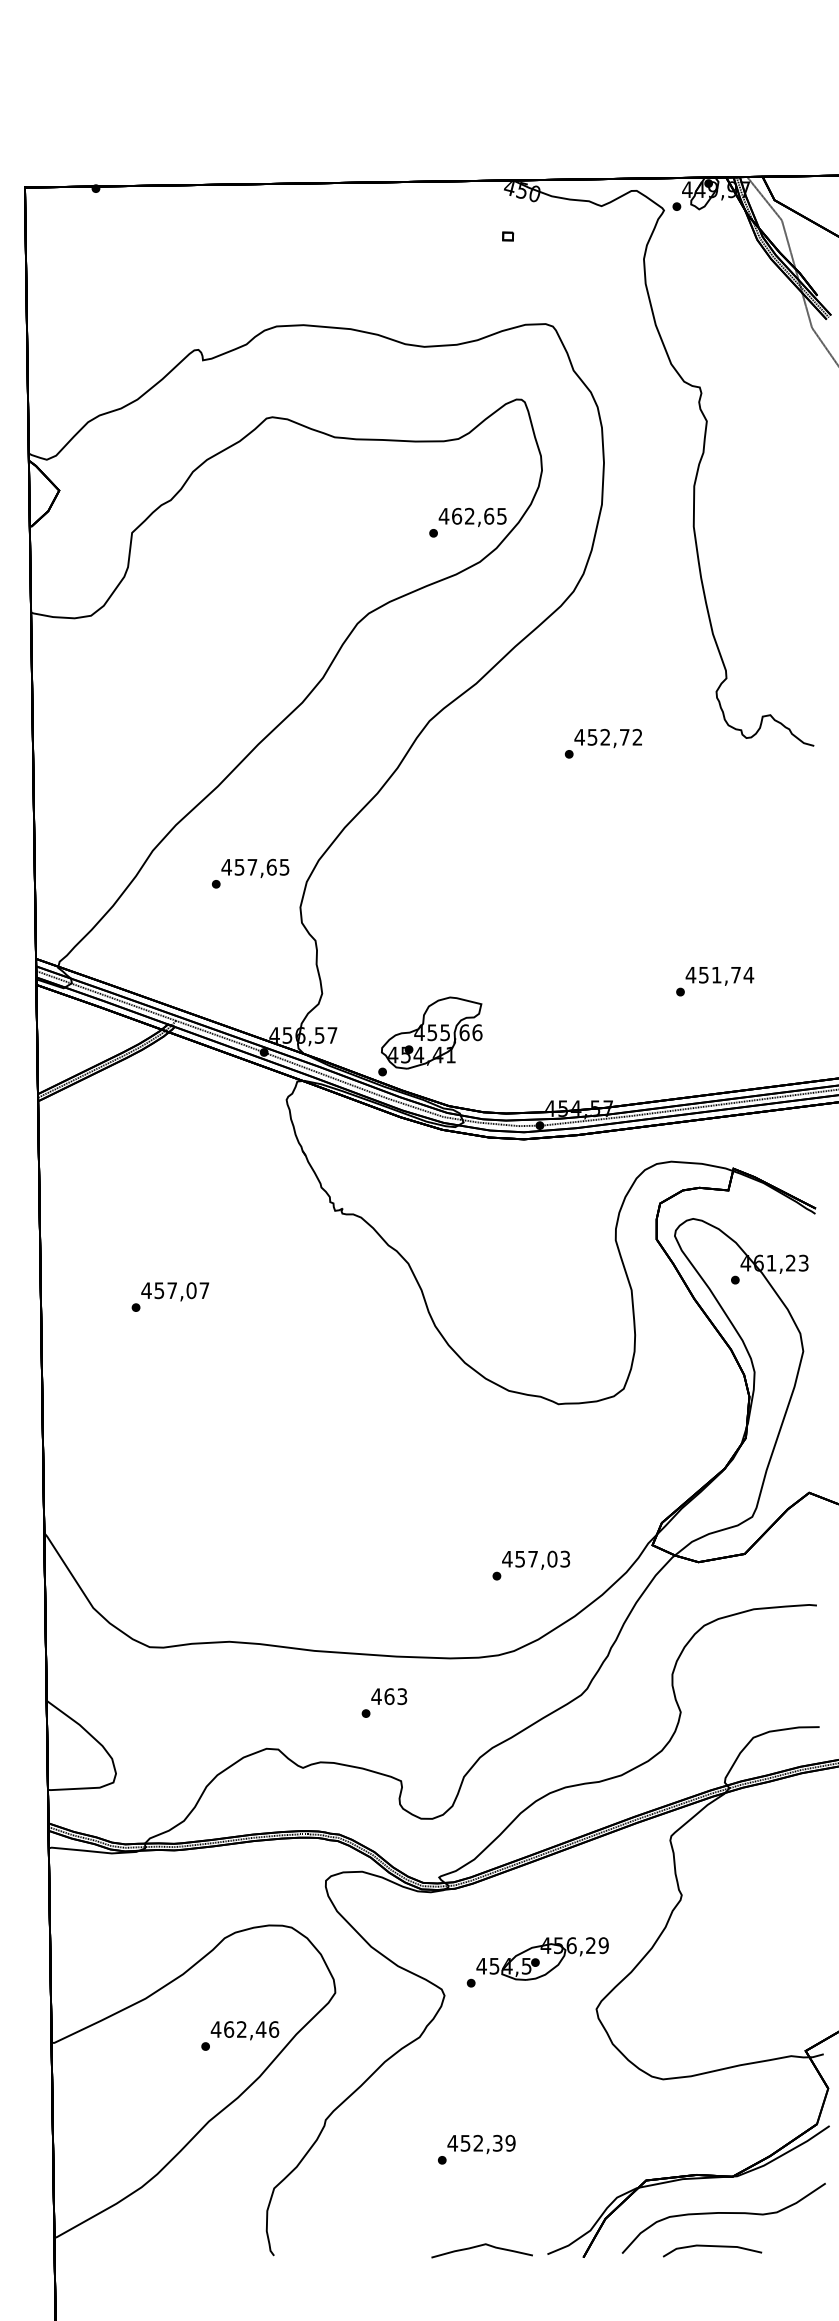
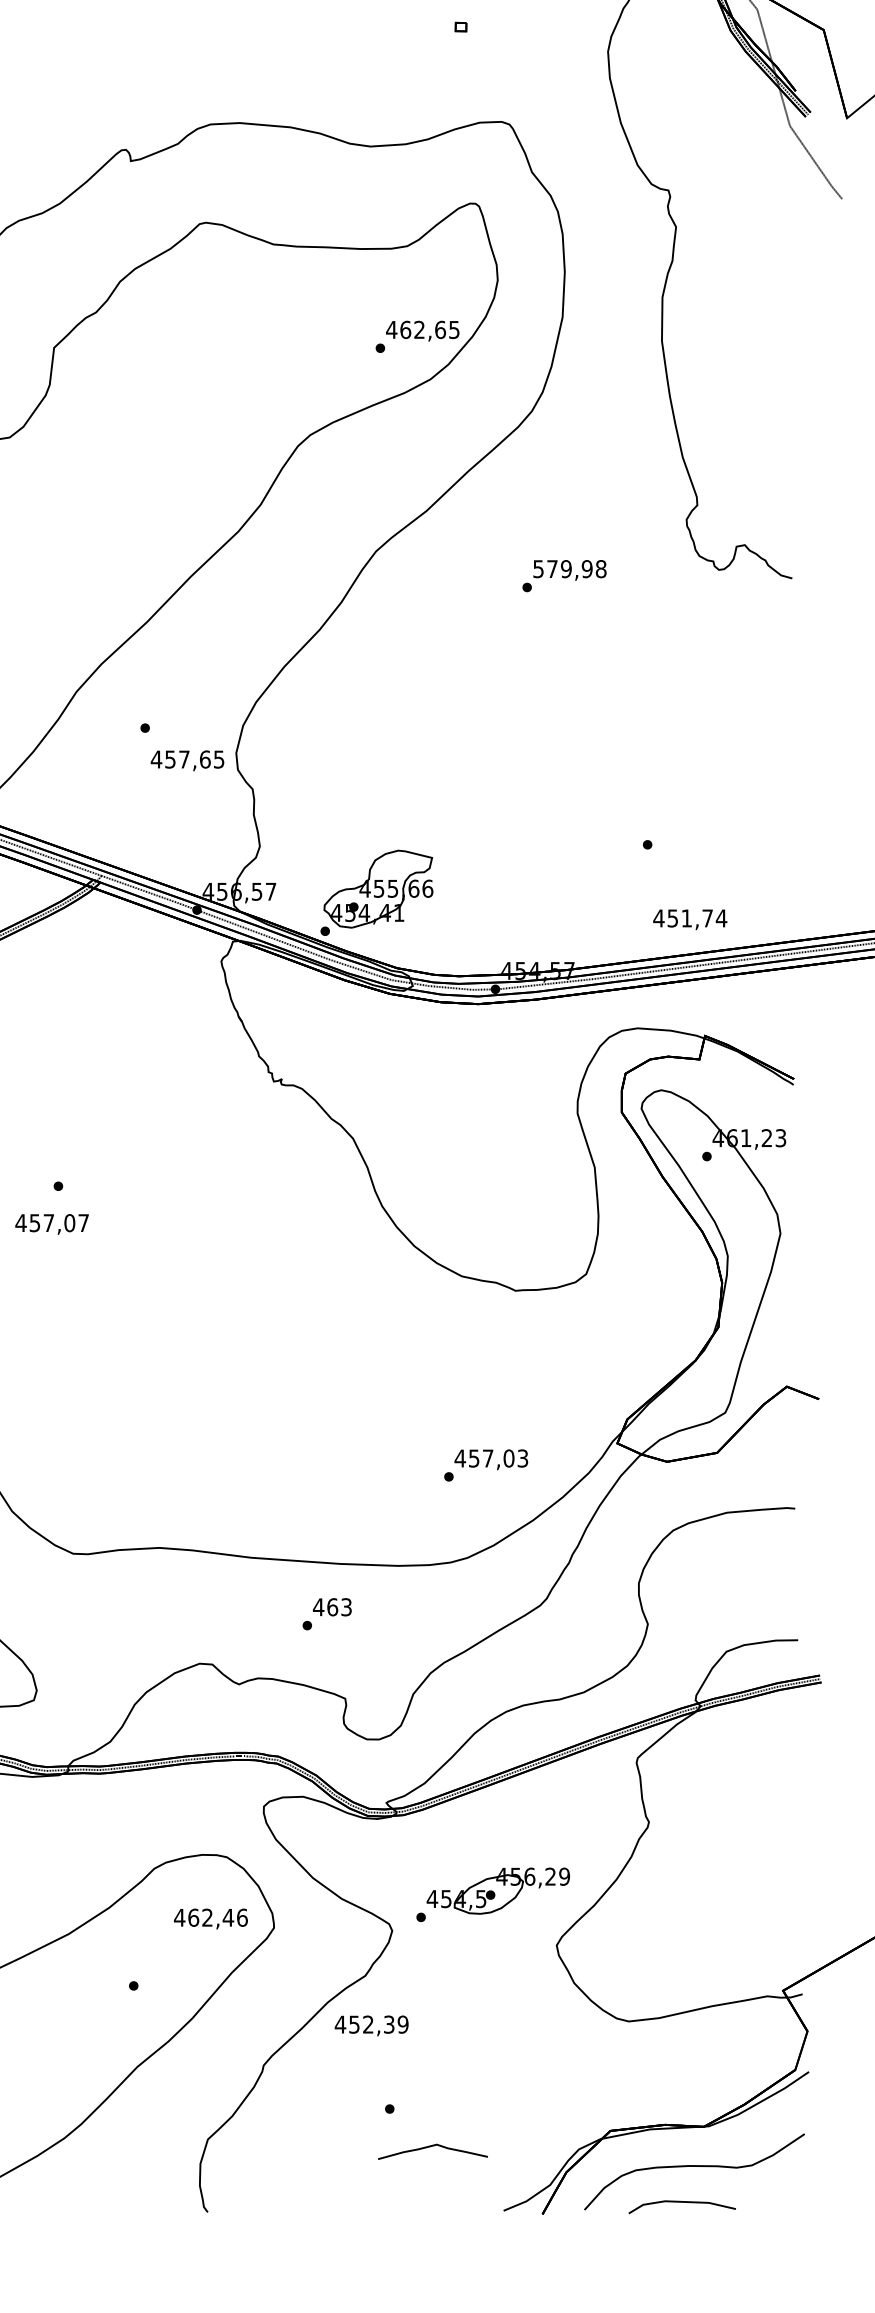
text: (608, 736) -> (569, 568), 452,72 -> 579,98
text: (255, 867) -> (187, 759), moved
text: (719, 976) -> (689, 919), moved
text: (175, 1291) -> (52, 1224), moved
text: (244, 2030) -> (210, 1918), moved
text: (481, 2144) -> (371, 2025), moved
curve: (481, 2246) -> (432, 2147), moved

